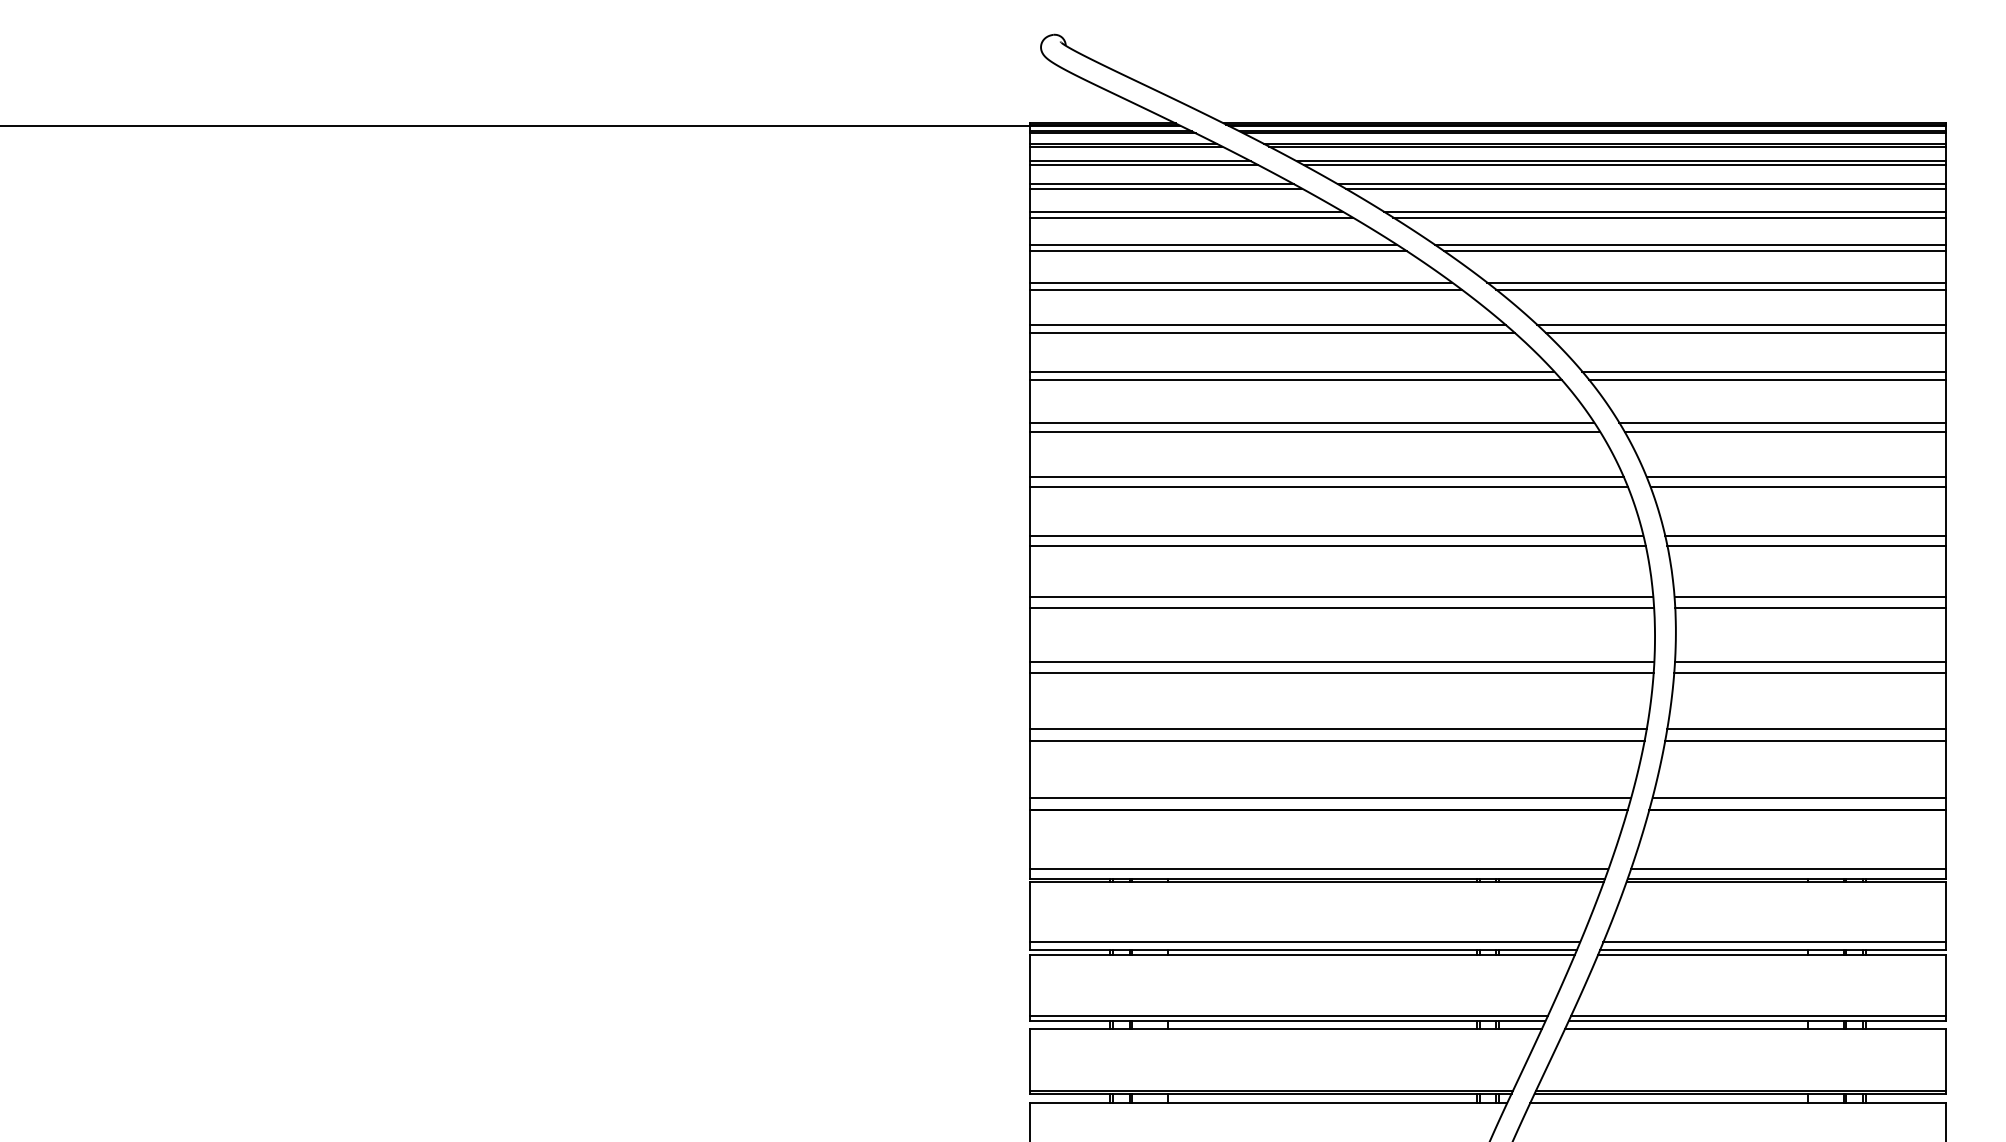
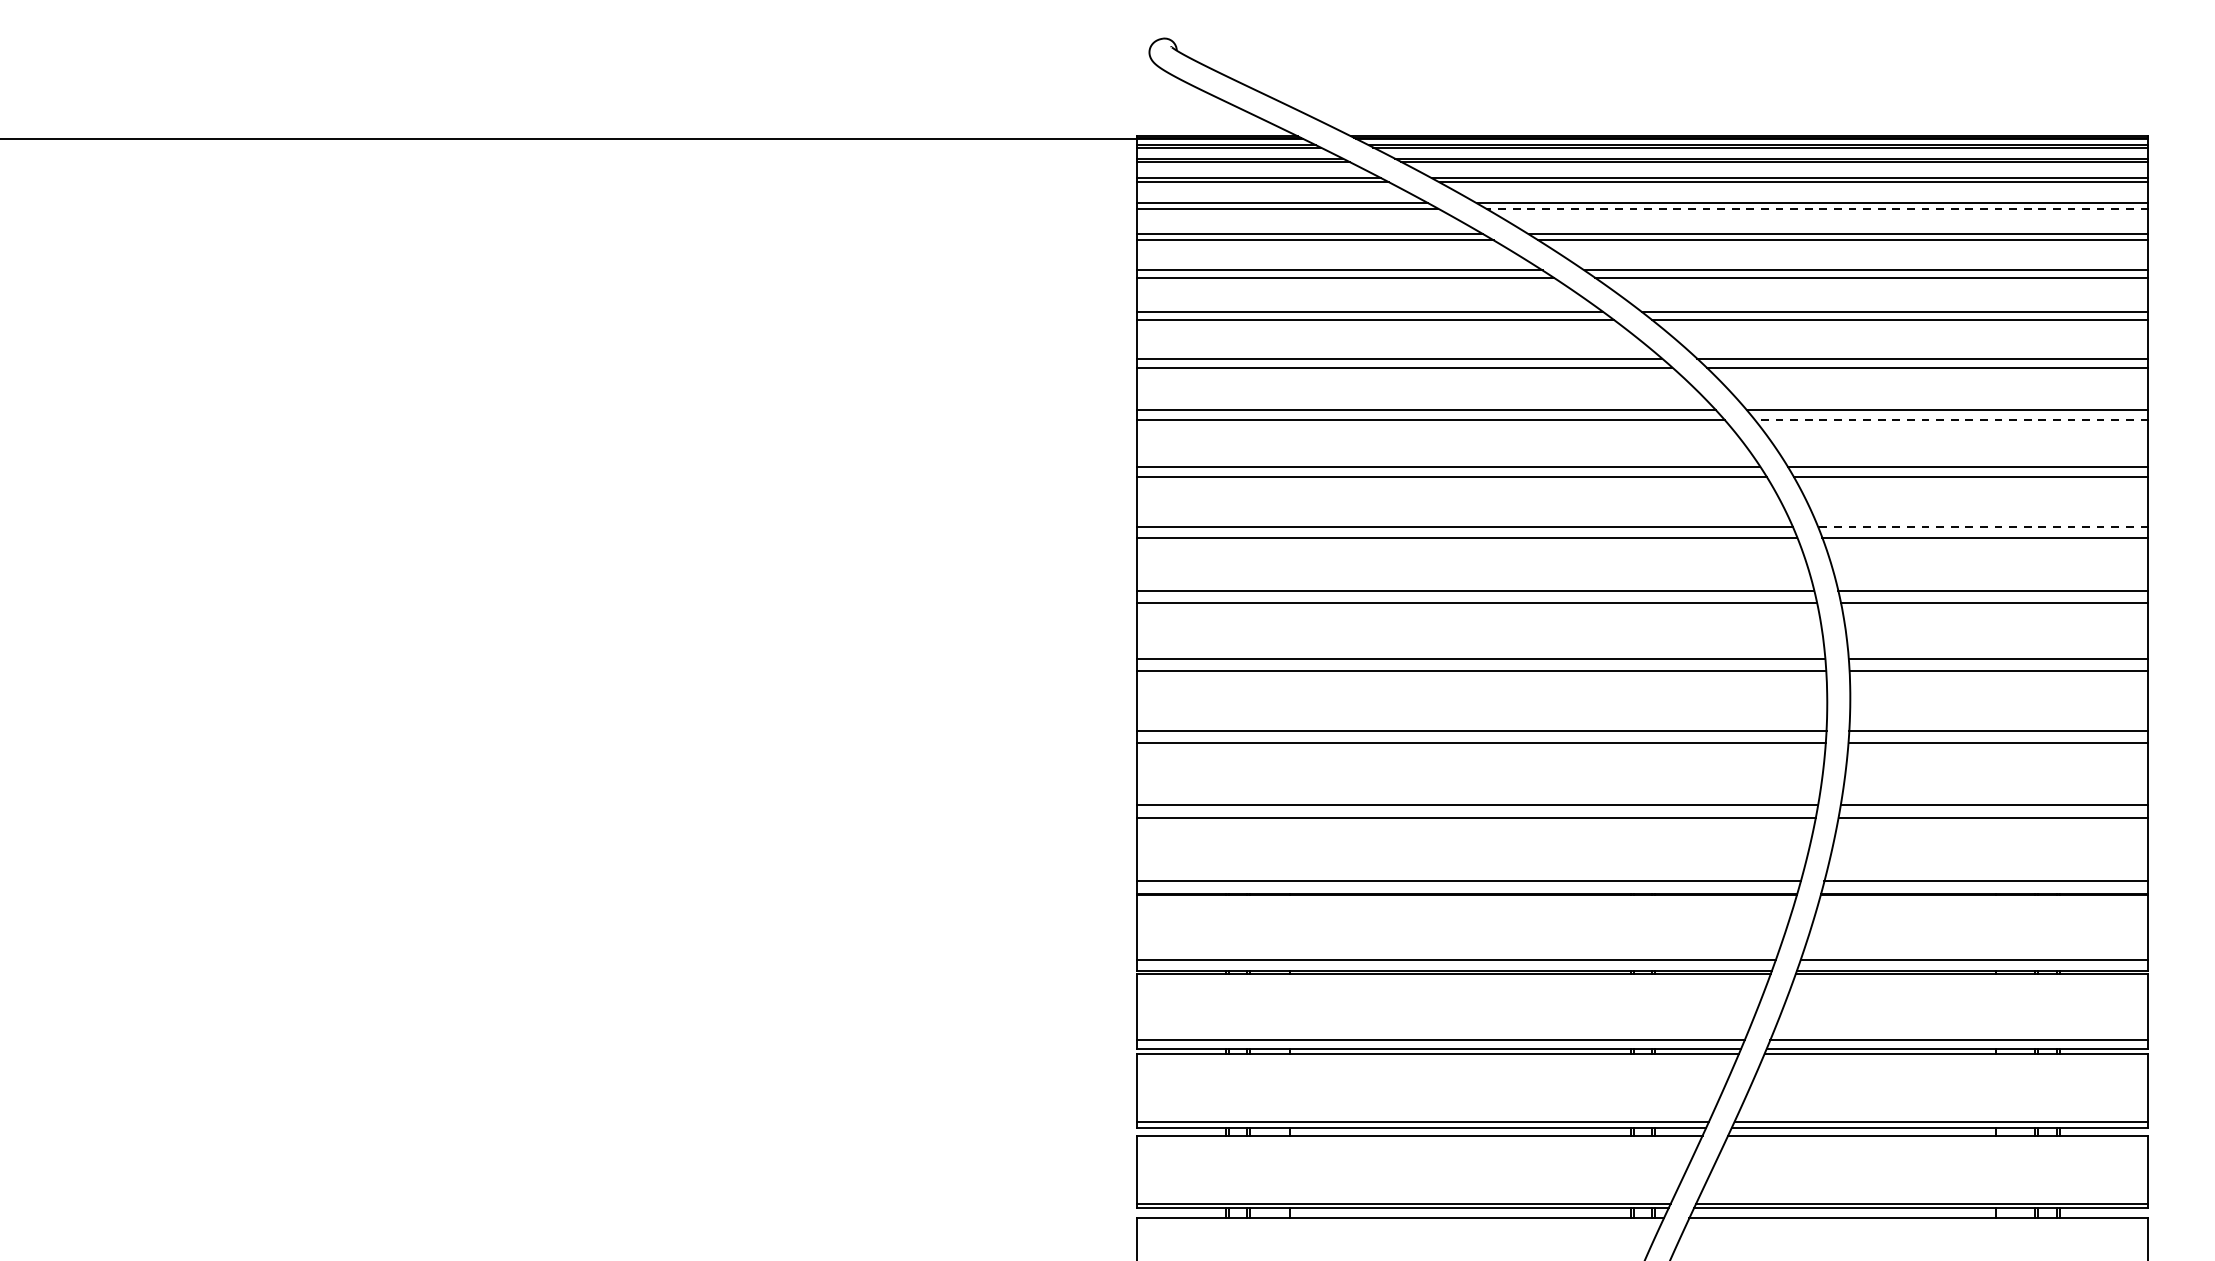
line: (1645, 188) -> (1816, 208), solid -> dashed
line: (1767, 380) -> (1951, 420), solid -> dashed
line: (1796, 477) -> (1983, 527), solid -> dashed

